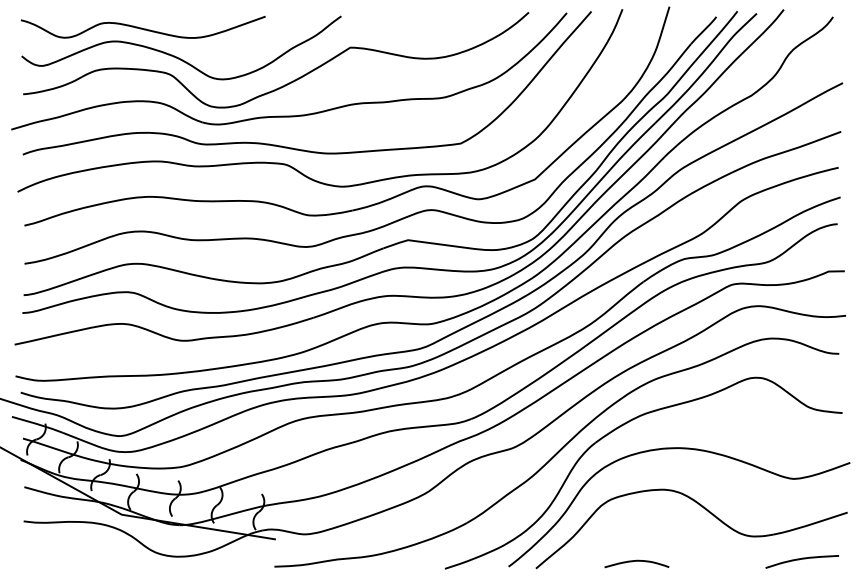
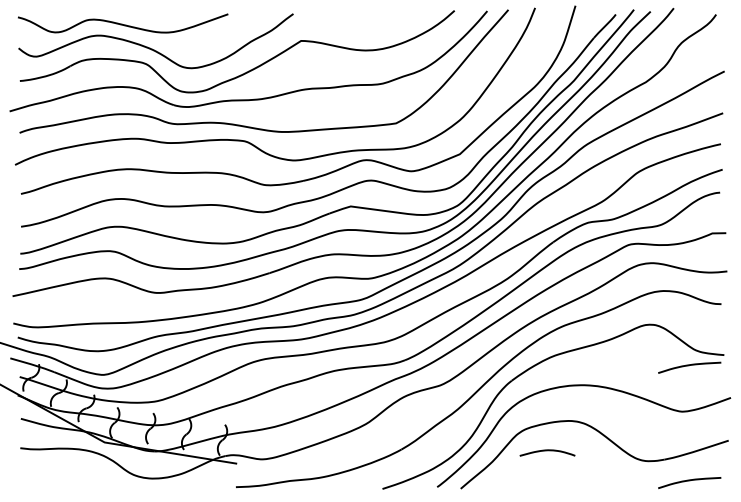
curve: (801, 425) -> (689, 365), added
curve: (636, 561) -> (547, 450), moved

